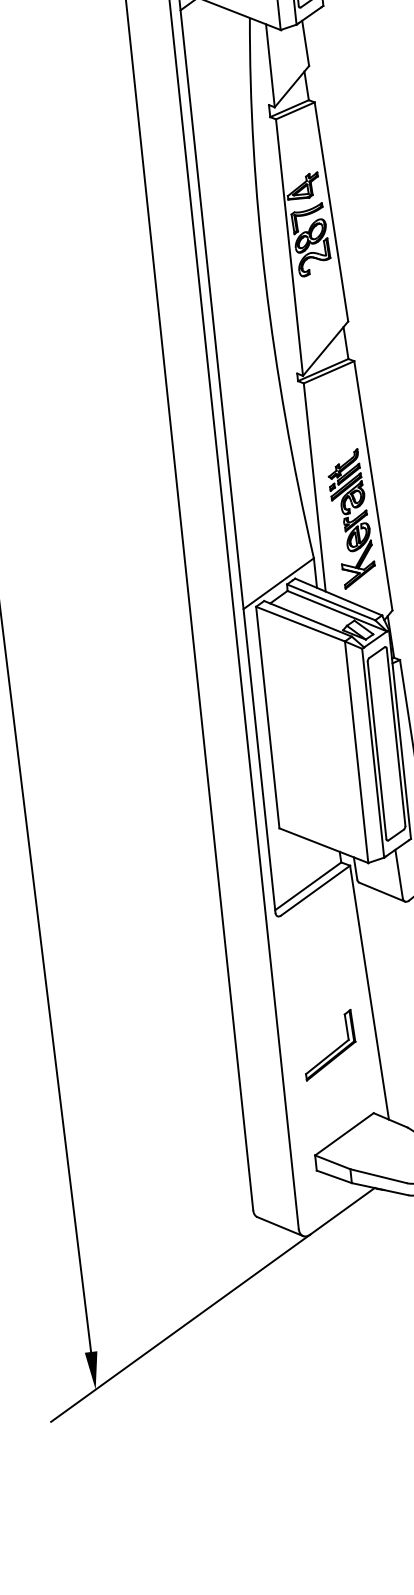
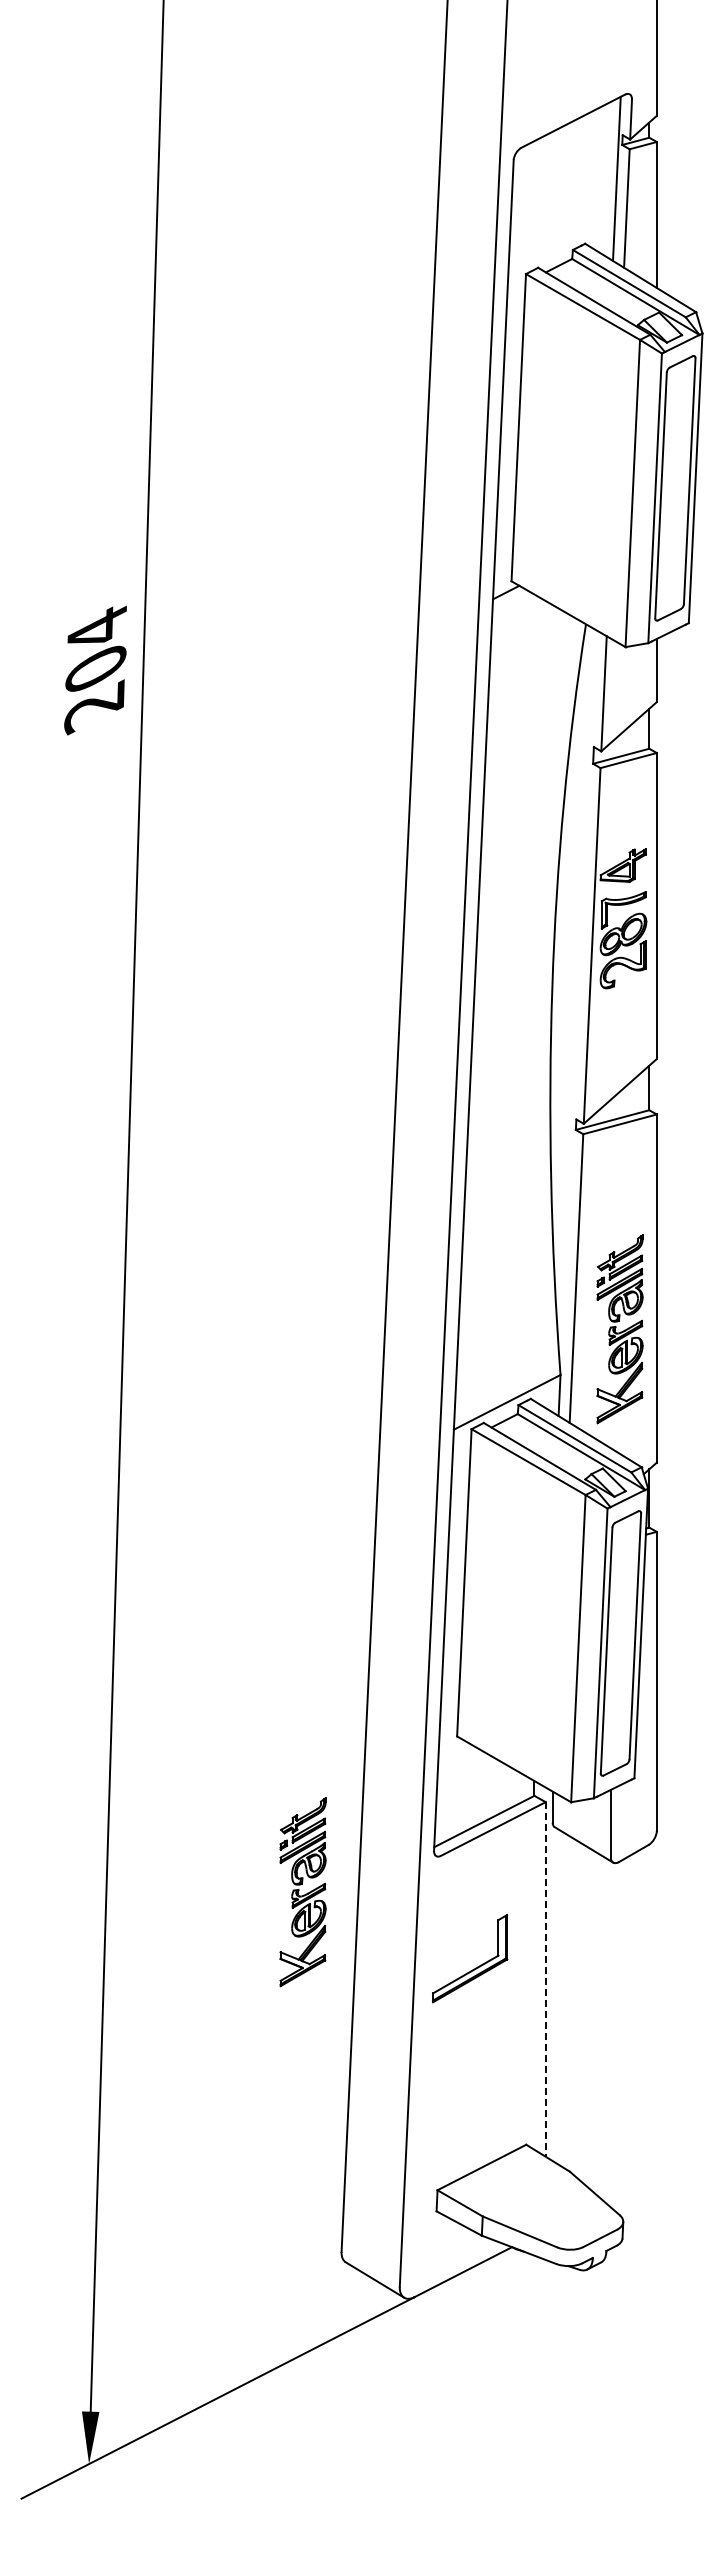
part: (185, 957) -> (302, 1892), added
line: (369, 992) -> (545, 1979), solid -> dashed
part: (333, 1050) -> (475, 1967), moved

